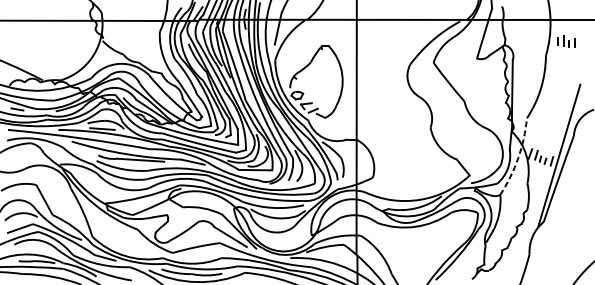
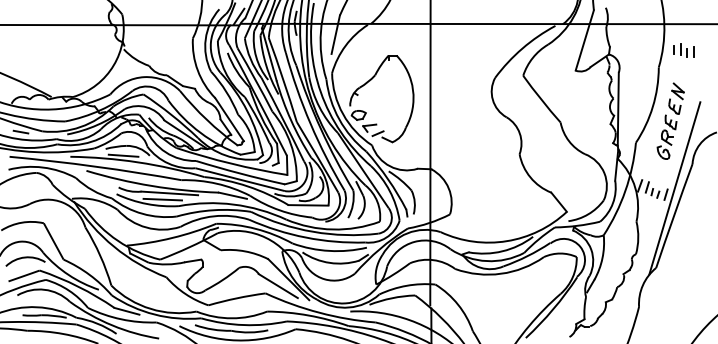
part: (555, 99) -> (670, 120), added
arc: (518, 157) -> (625, 190), dashed -> solid
line: (134, 165) -> (162, 199), added

